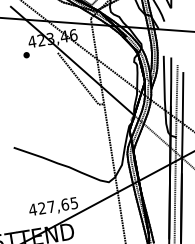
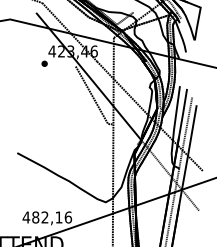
text: (58, 205) -> (52, 217), 427,65 -> 482,16

